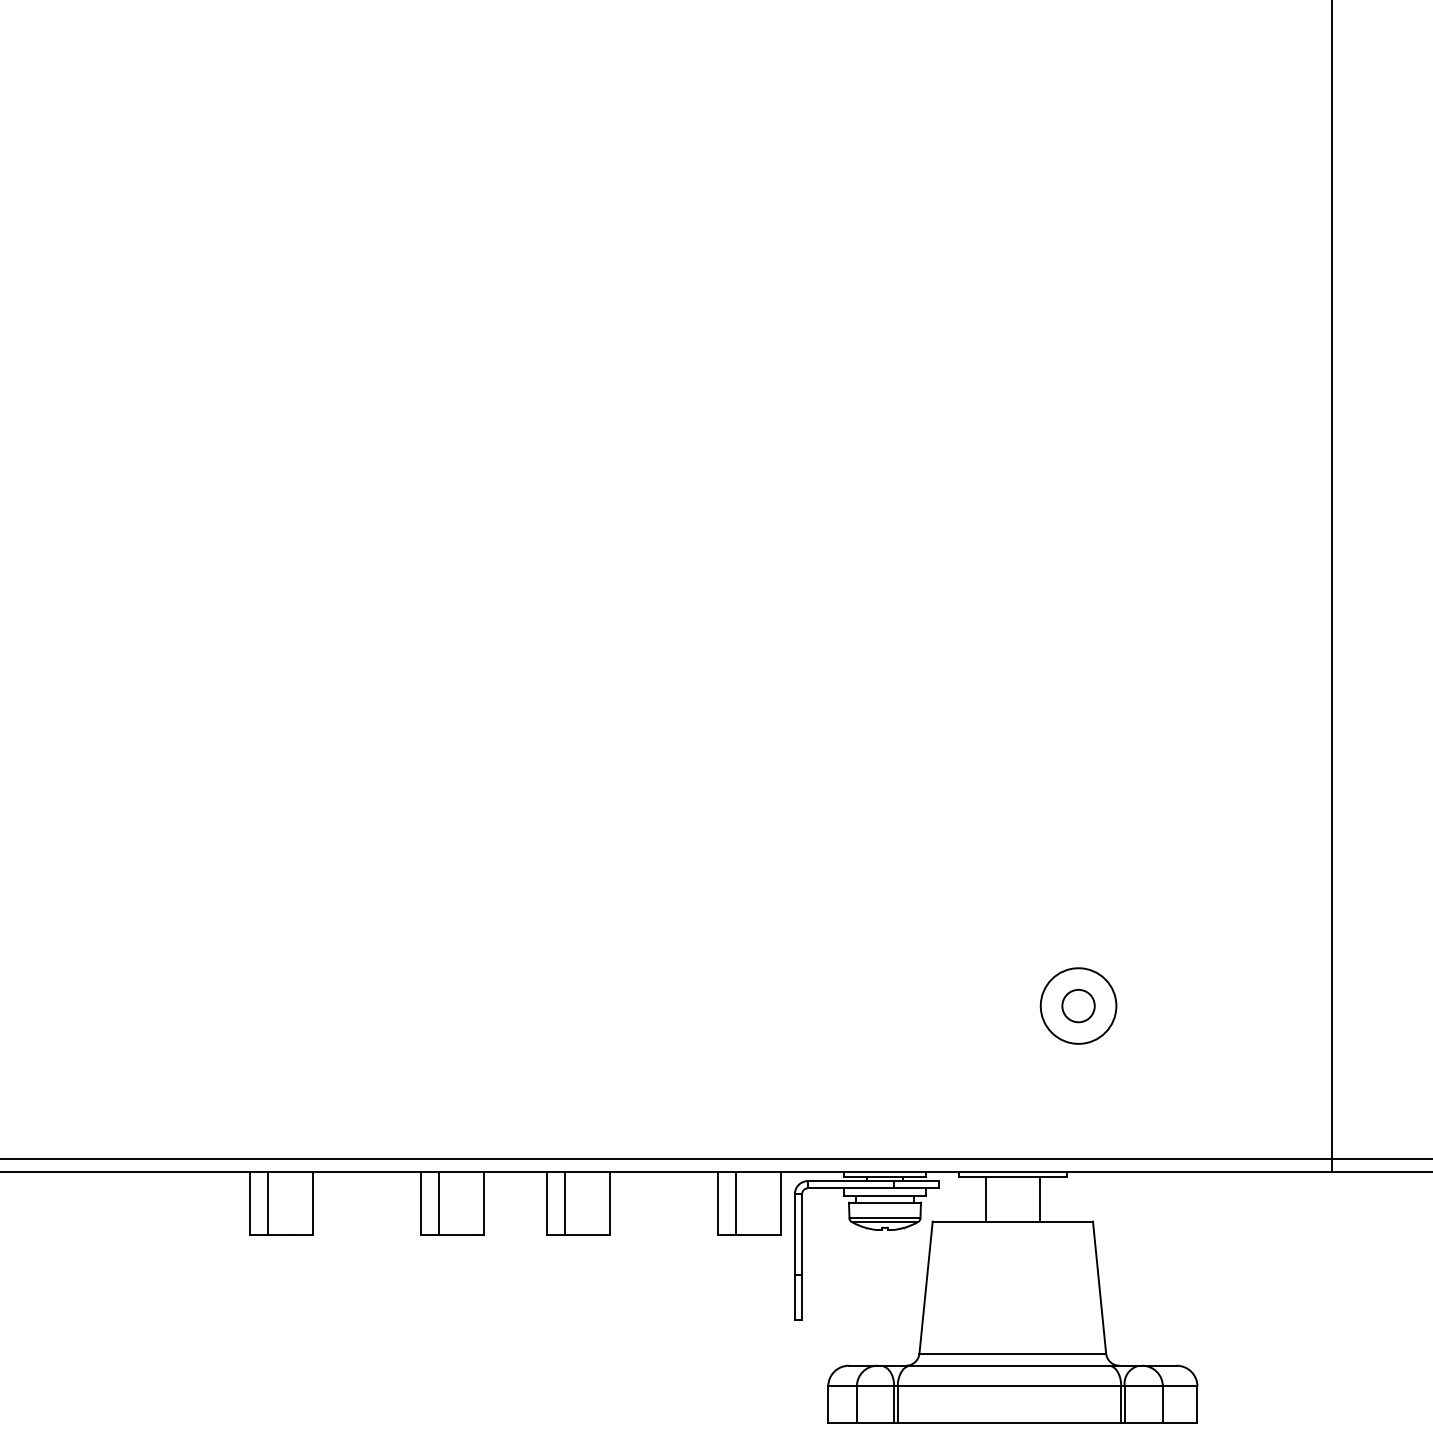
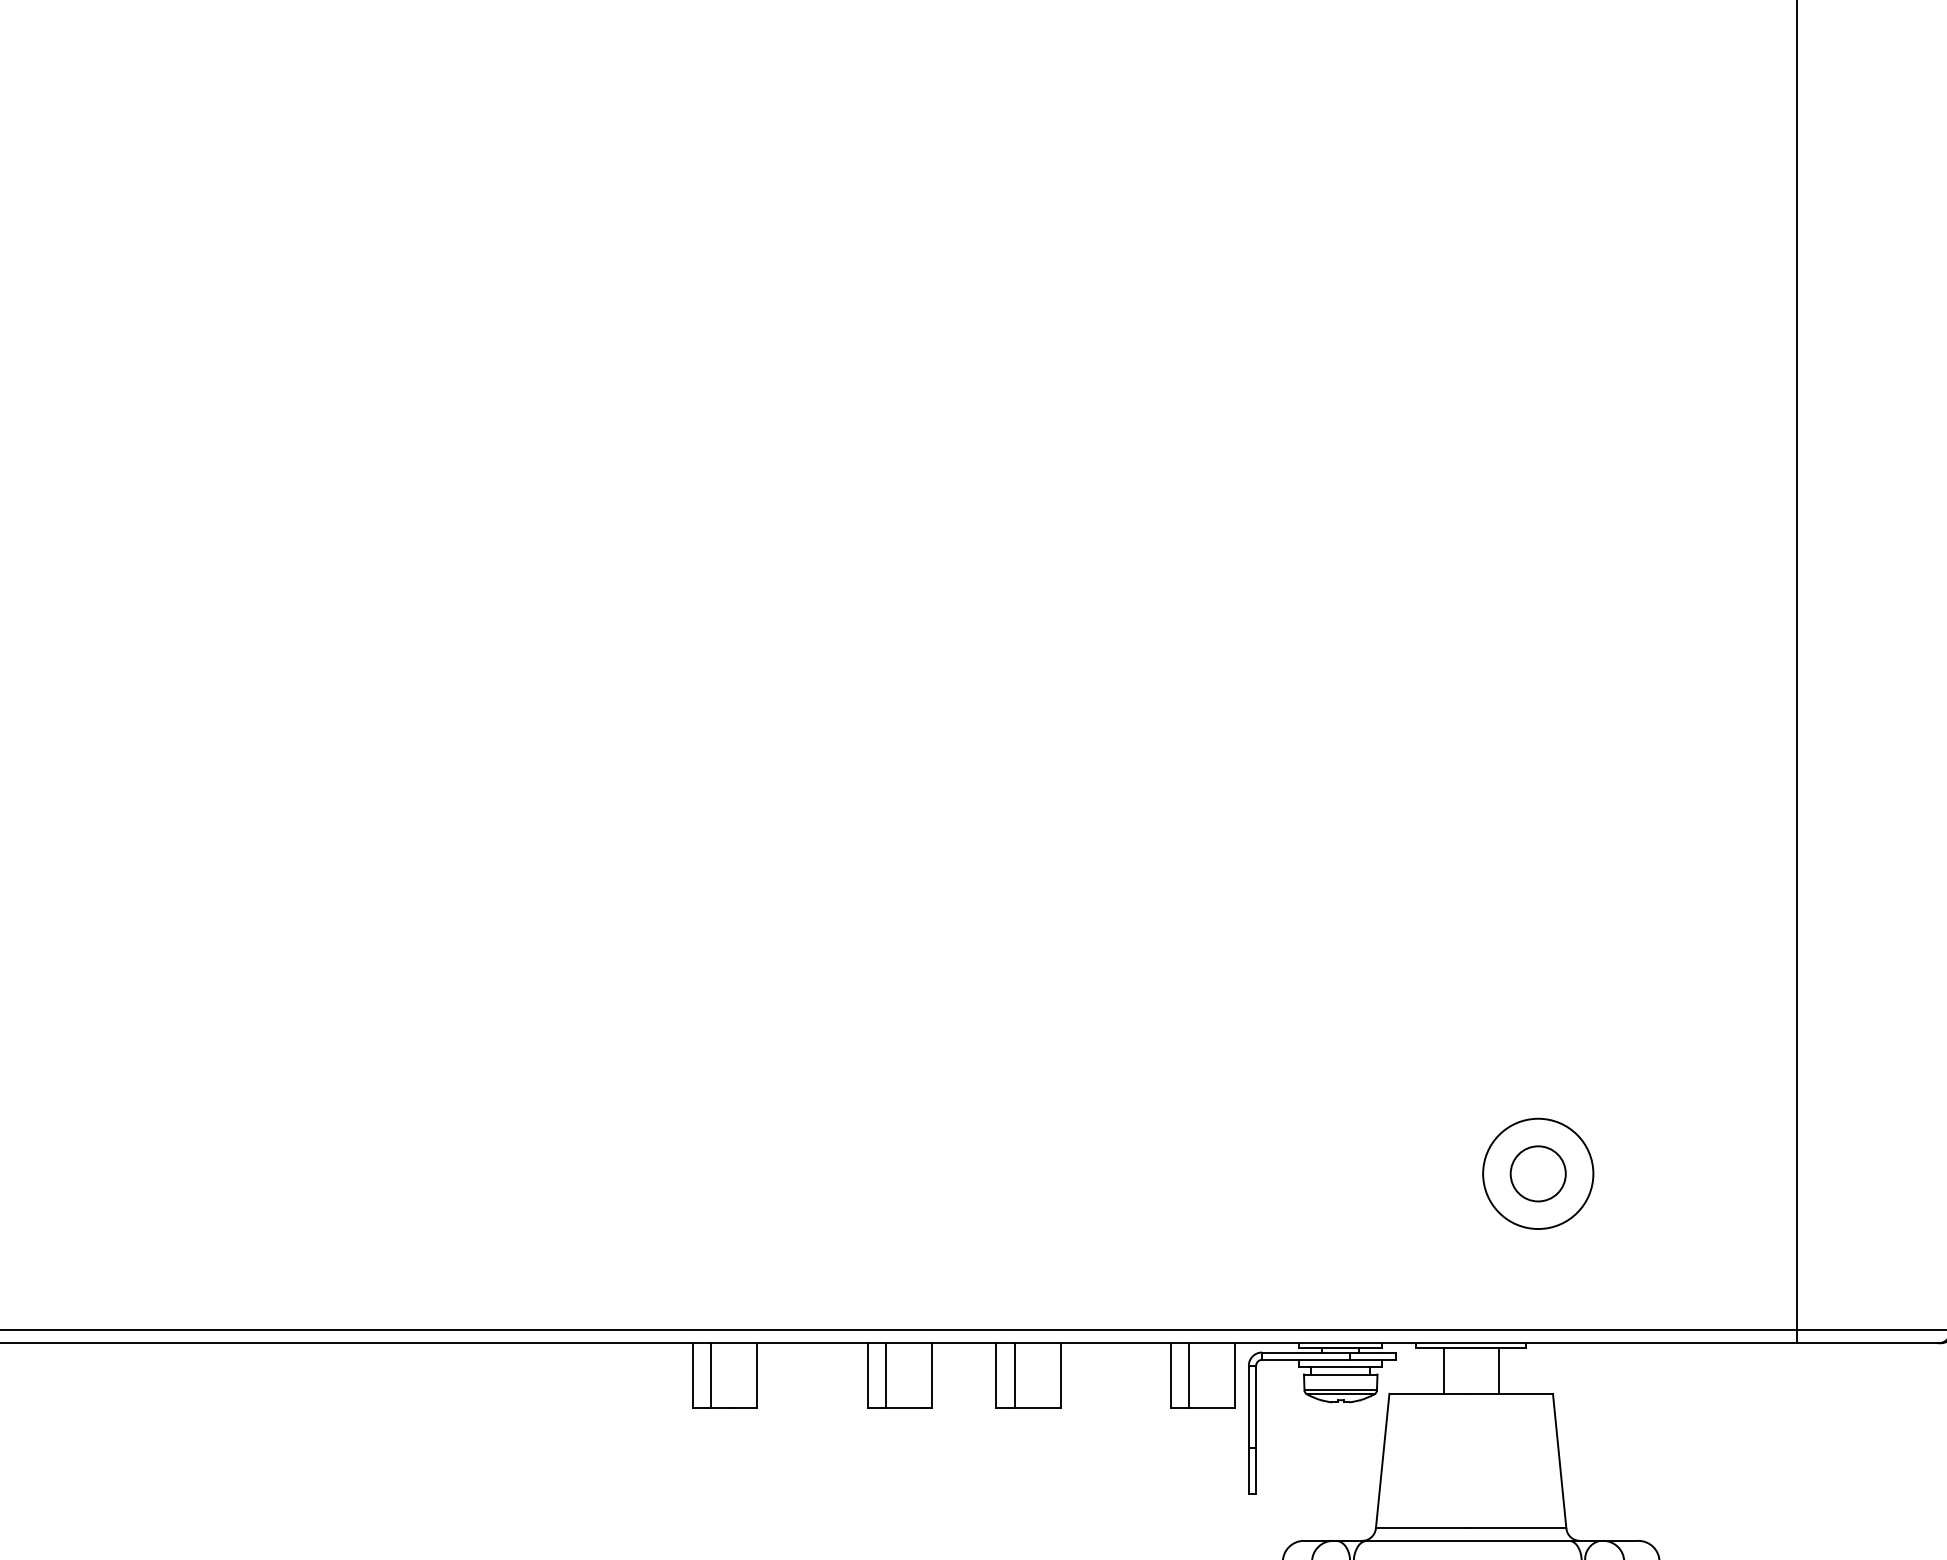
circle: (1077, 1005) -> (1537, 1173), size x1.67
circle: (1078, 1005) -> (1538, 1173), size x1.43

